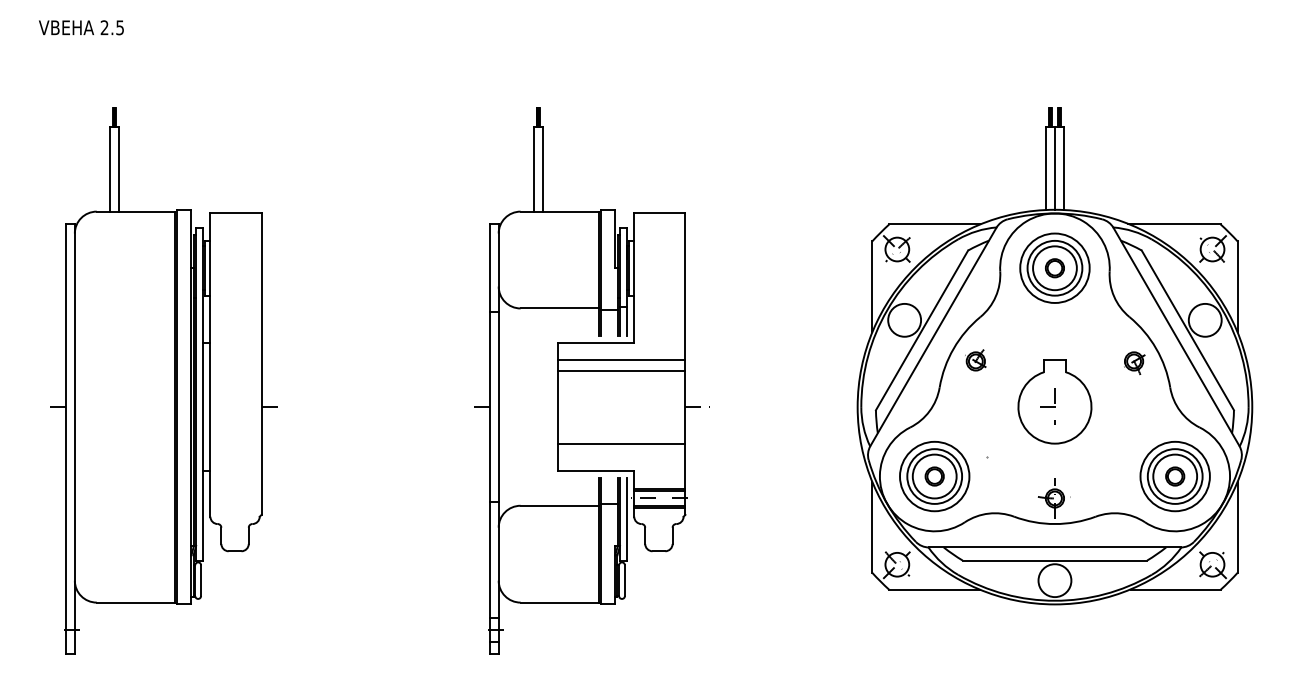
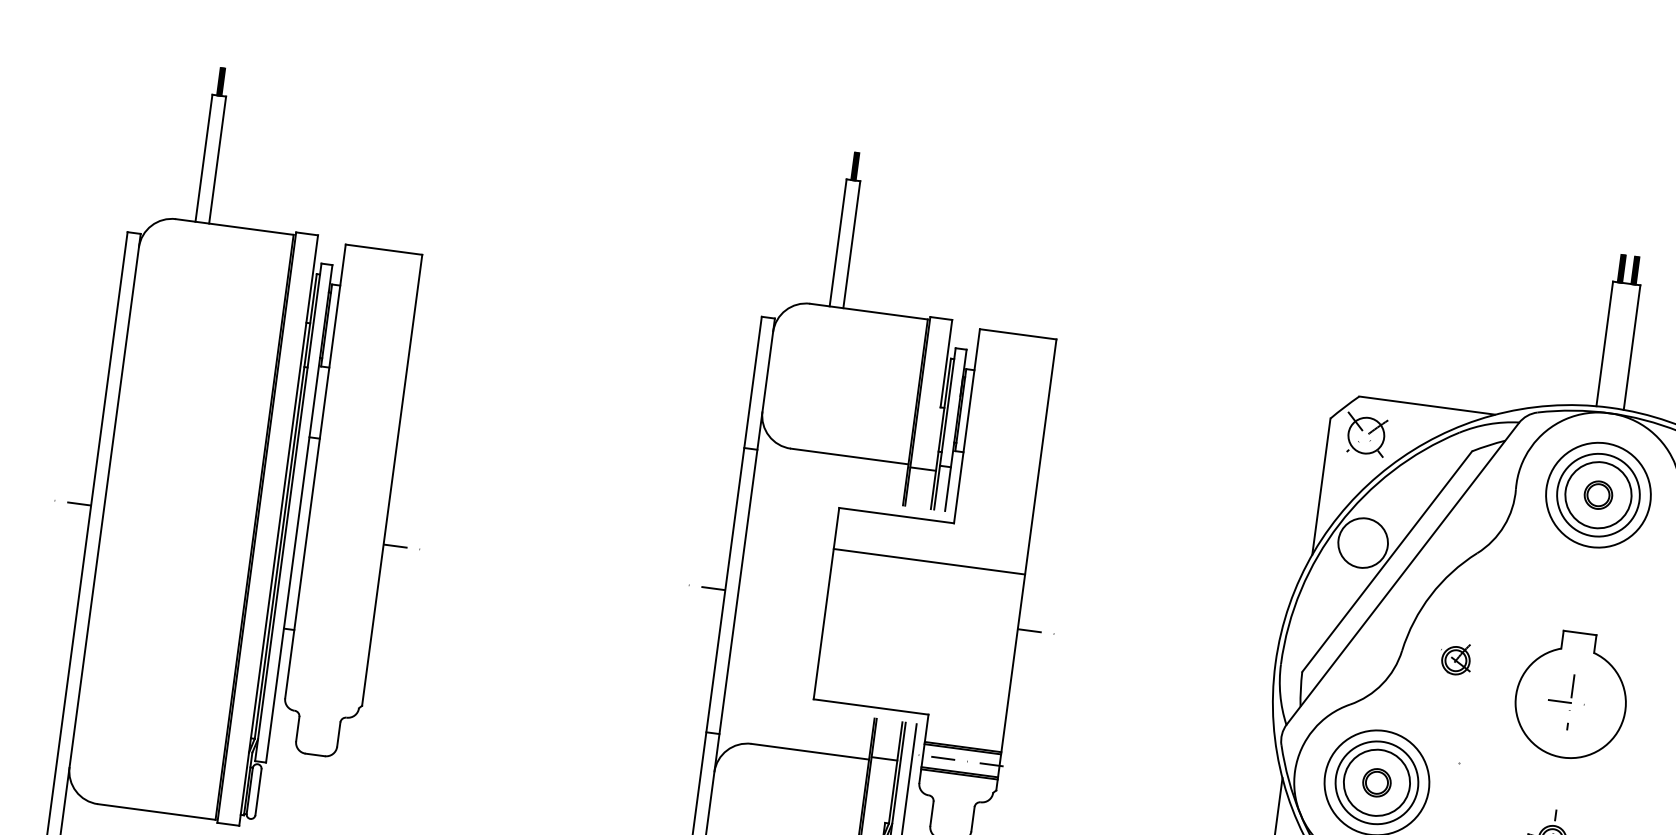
line: (1054, 167) -> (1617, 344), removed
line: (621, 360) -> (931, 546), removed
part: (975, 360) -> (1455, 659), moved
line: (621, 443) -> (914, 670), removed

